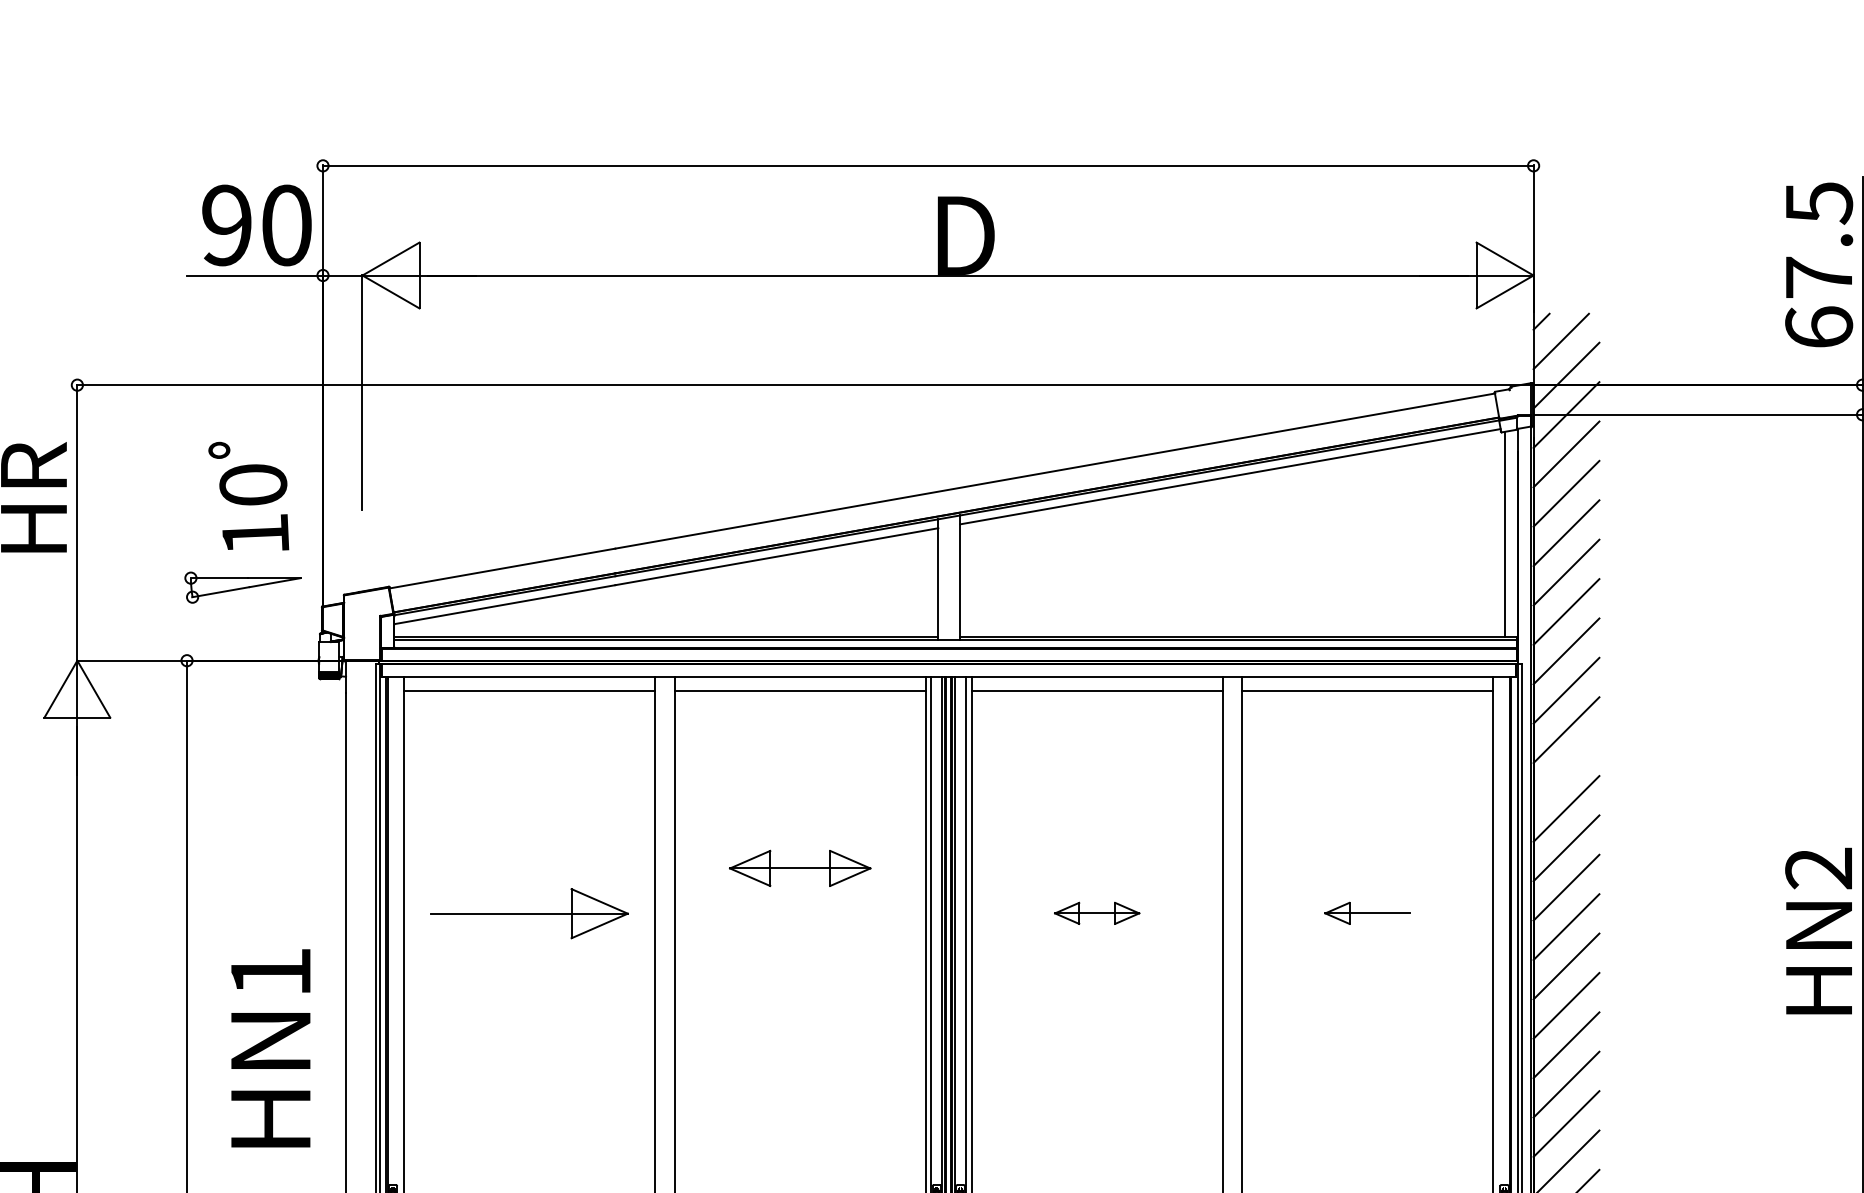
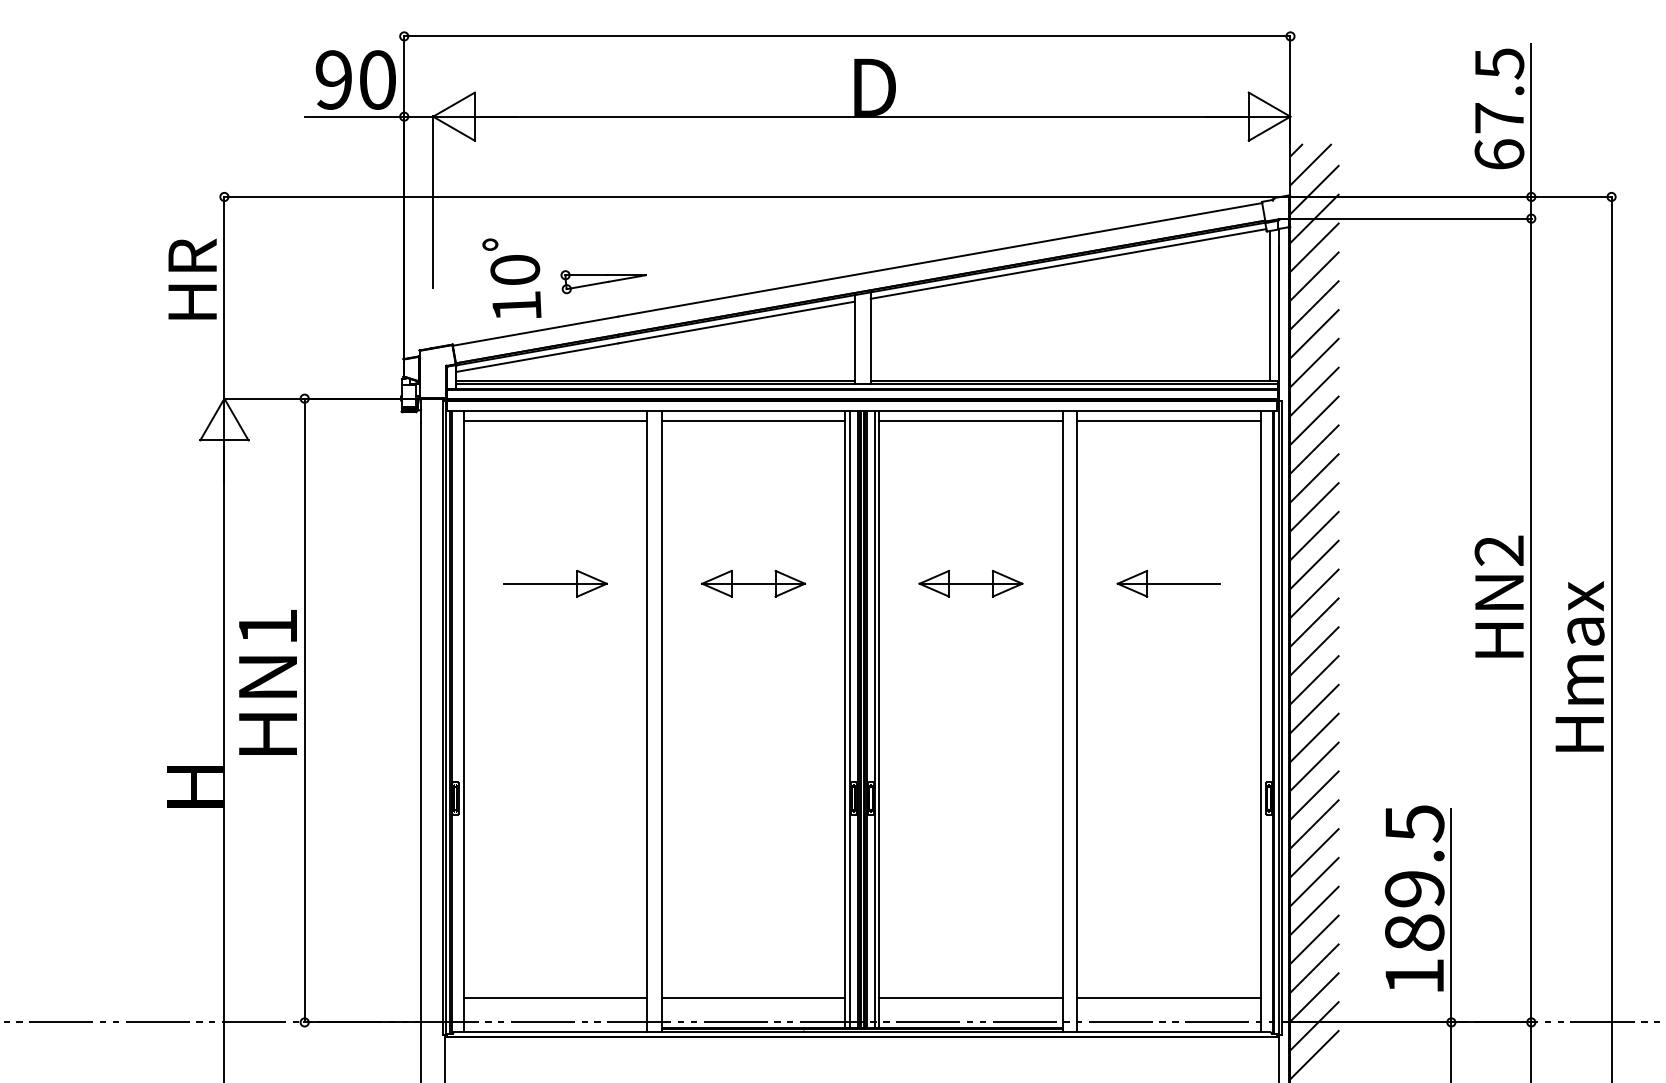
text: (248, 495) -> (511, 277), moved
part: (242, 588) -> (603, 282), moved
line: (1566, 769) -> (1314, 478), added
part: (800, 868) -> (753, 583), moved
part: (529, 913) -> (555, 583), size x0.71
part: (1096, 913) -> (970, 583), size x1.67
part: (1366, 913) -> (1168, 583), size x1.67
text: (270, 1048) -> (267, 682), moved

